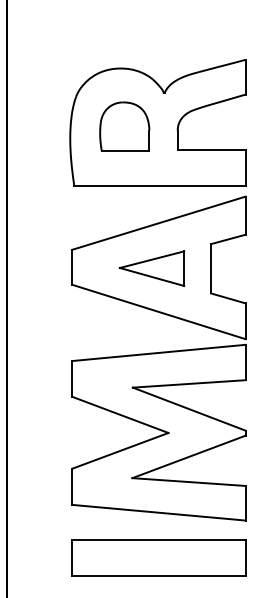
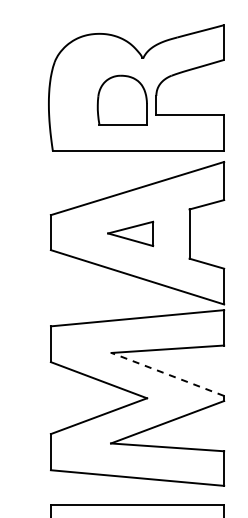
part: (124, 126) -> (122, 99), moved
part: (151, 268) -> (130, 233), size x0.7
line: (188, 408) -> (167, 373), solid -> dashed

